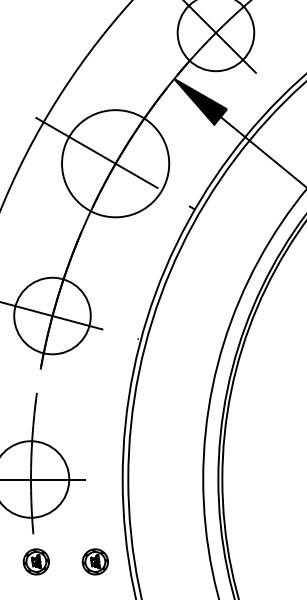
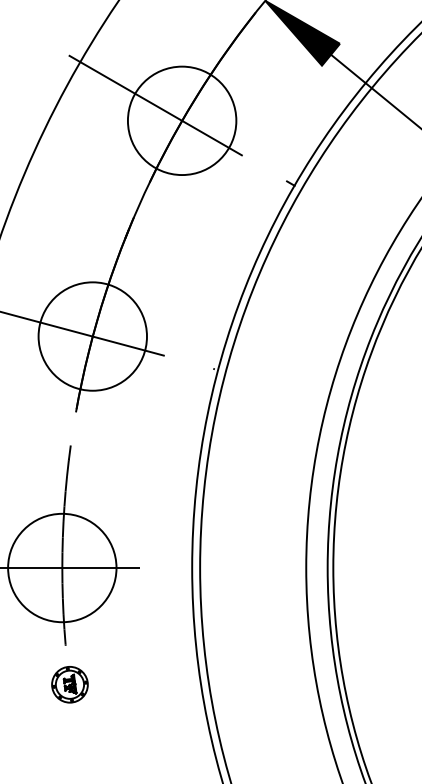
circle: (115, 163) -> (181, 120), size x0.71
part: (94, 561) -> (152, 684), removed

